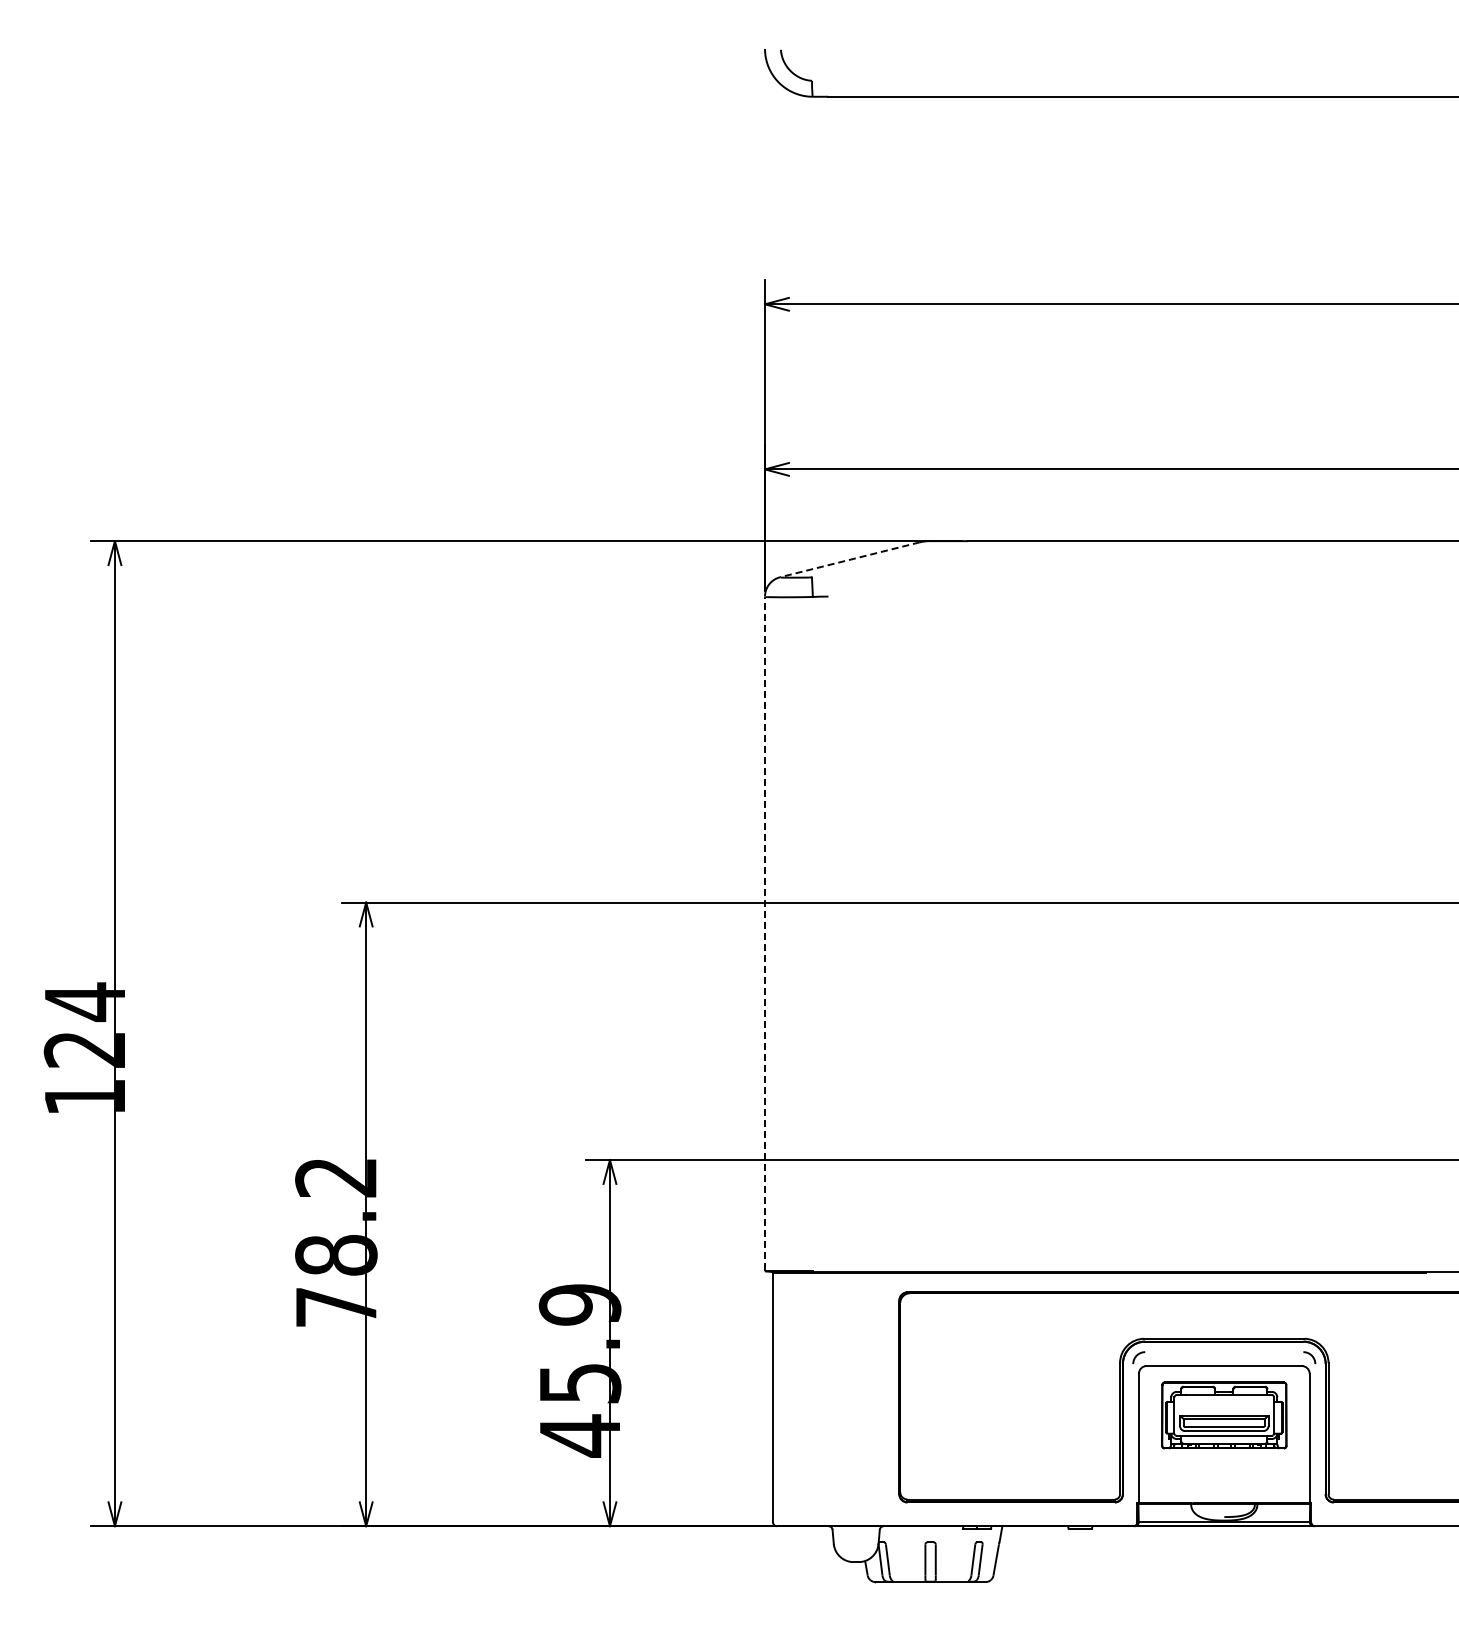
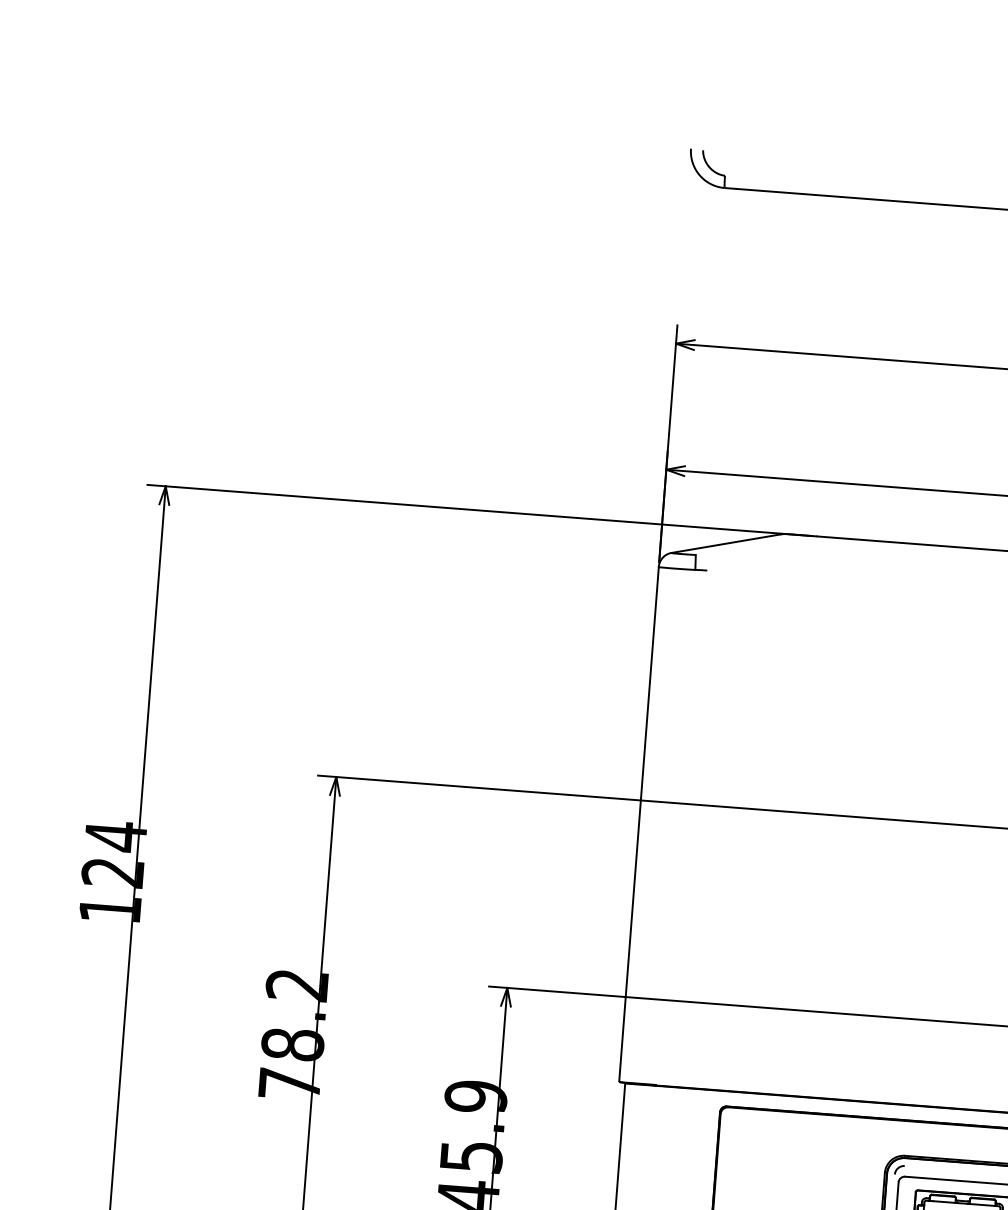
line: (849, 559) -> (725, 543), dashed -> solid
line: (765, 932) -> (639, 823), dashed -> solid

